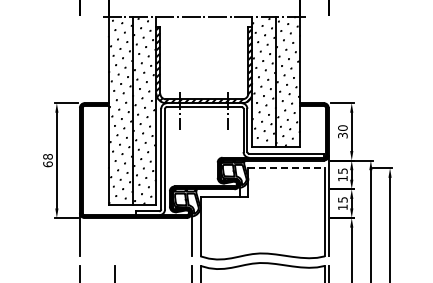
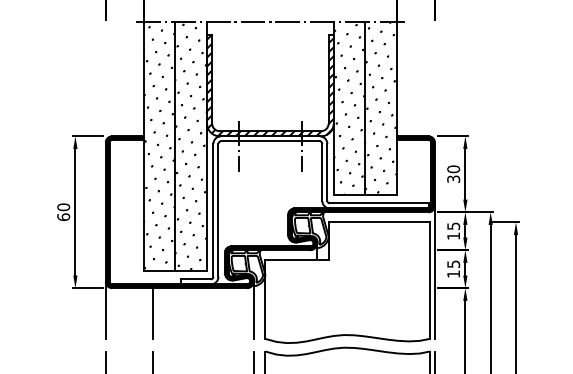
text: (47, 156) -> (62, 206), 68 -> 60
line: (287, 168) -> (380, 222), dashed -> solid
line: (115, 237) -> (152, 313), added

